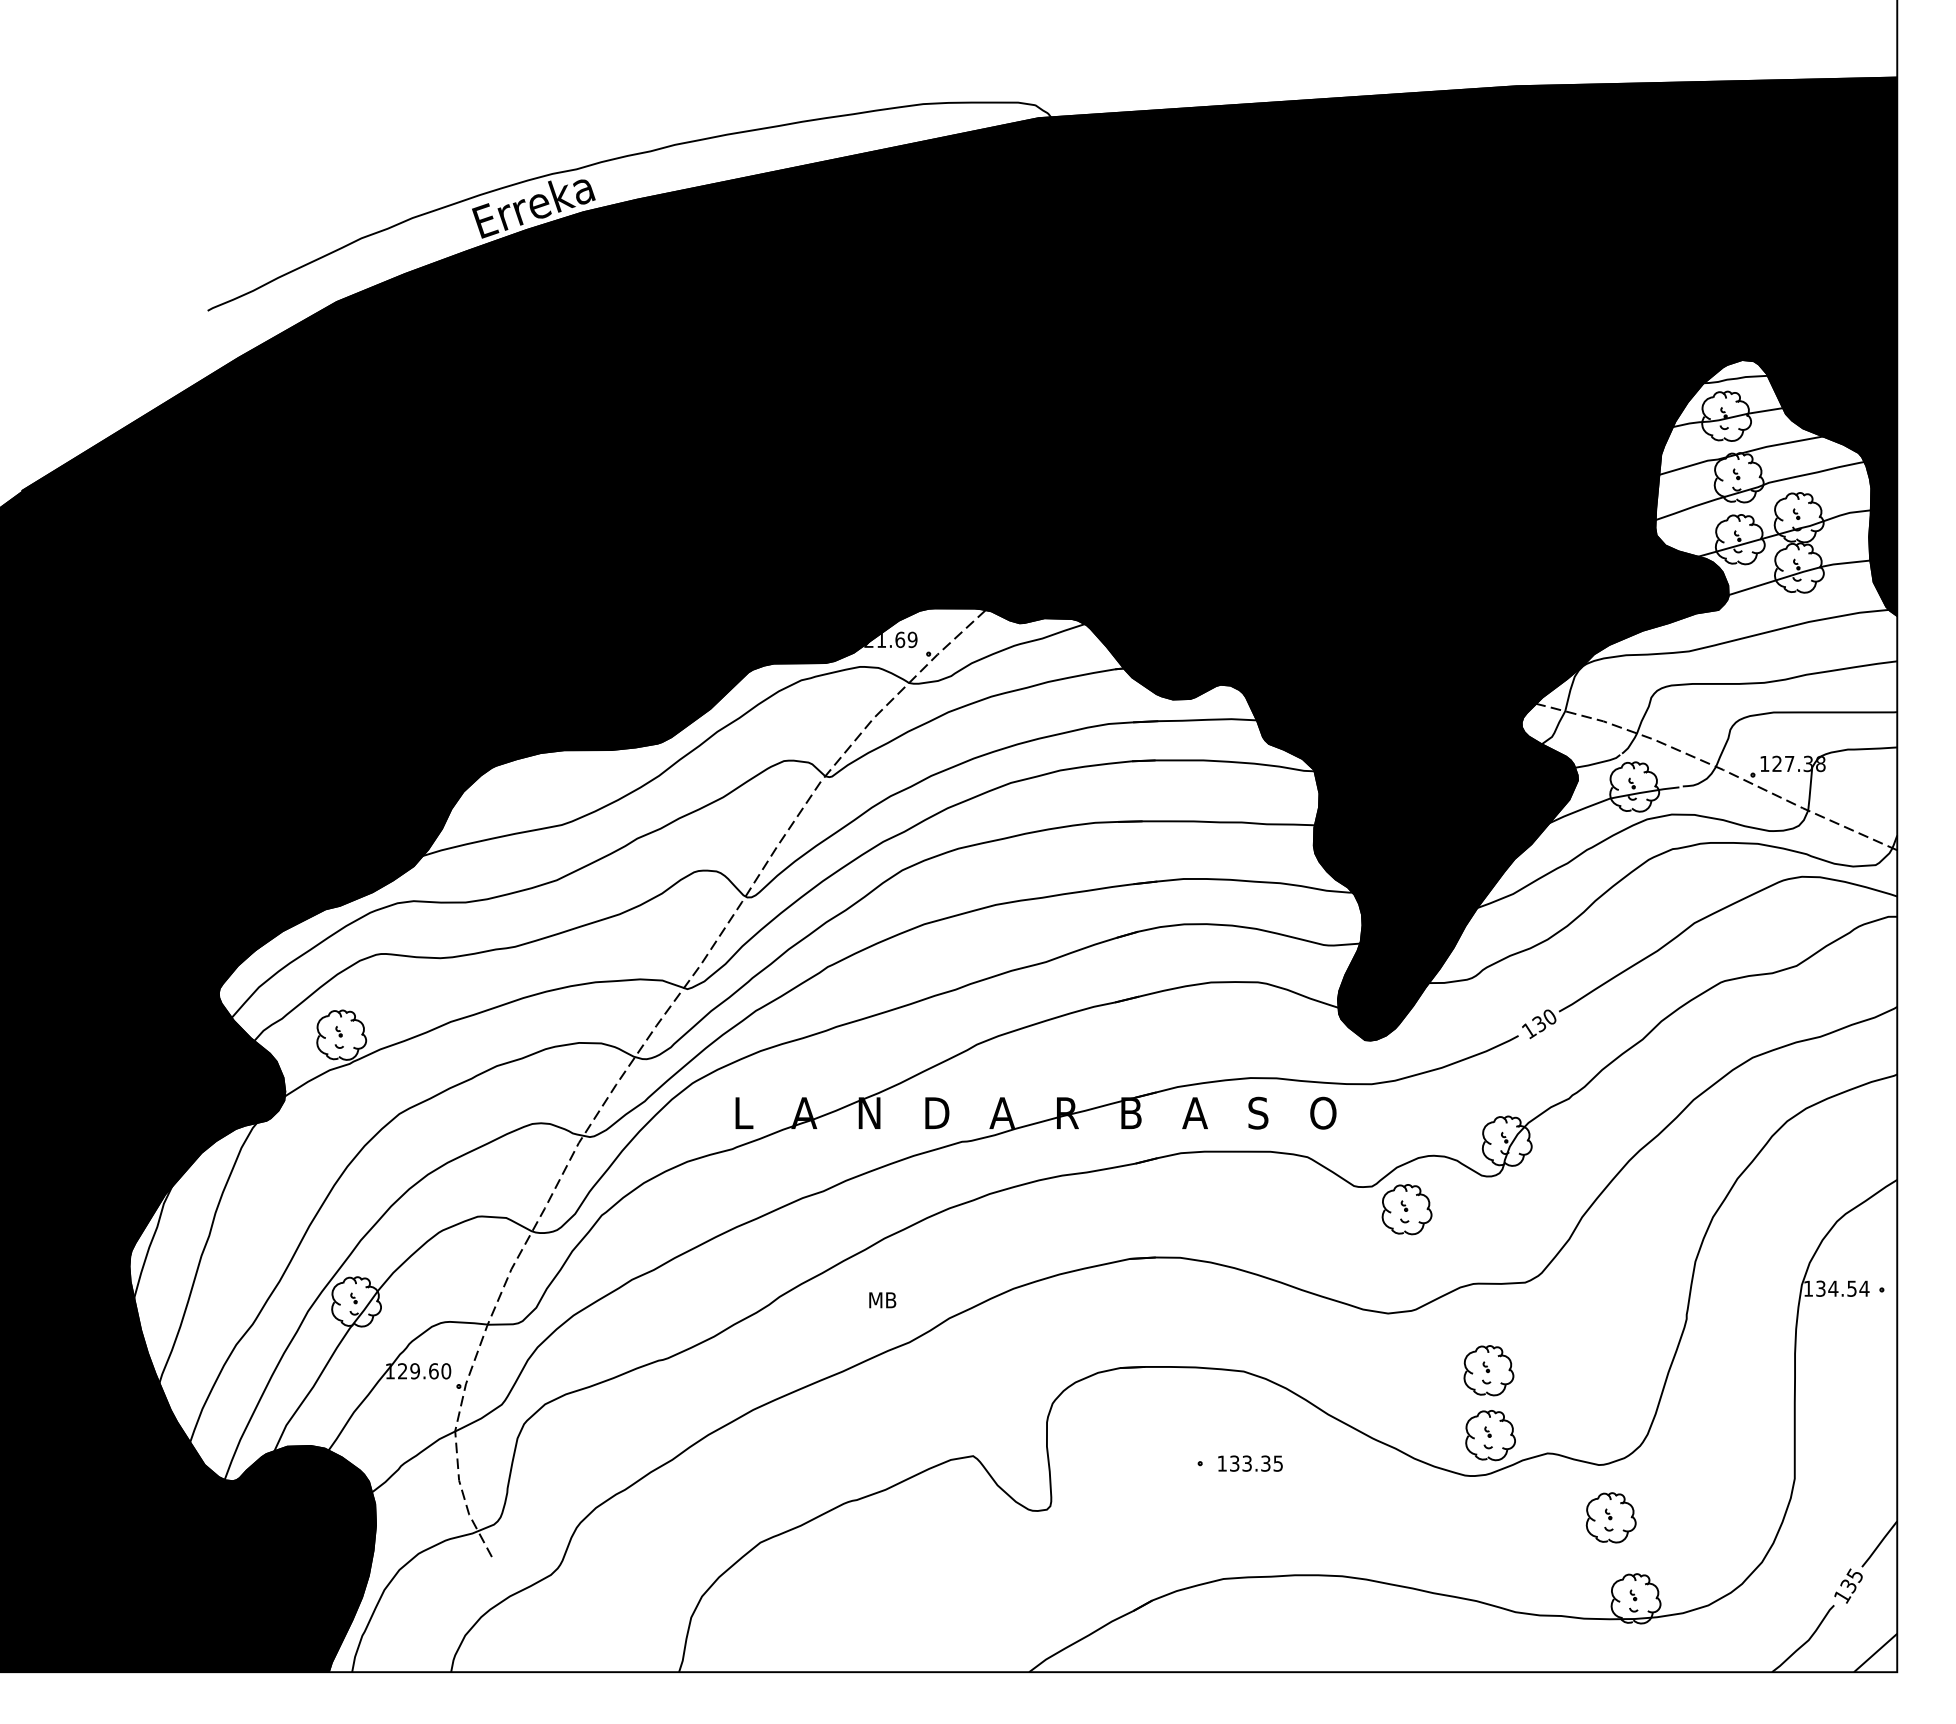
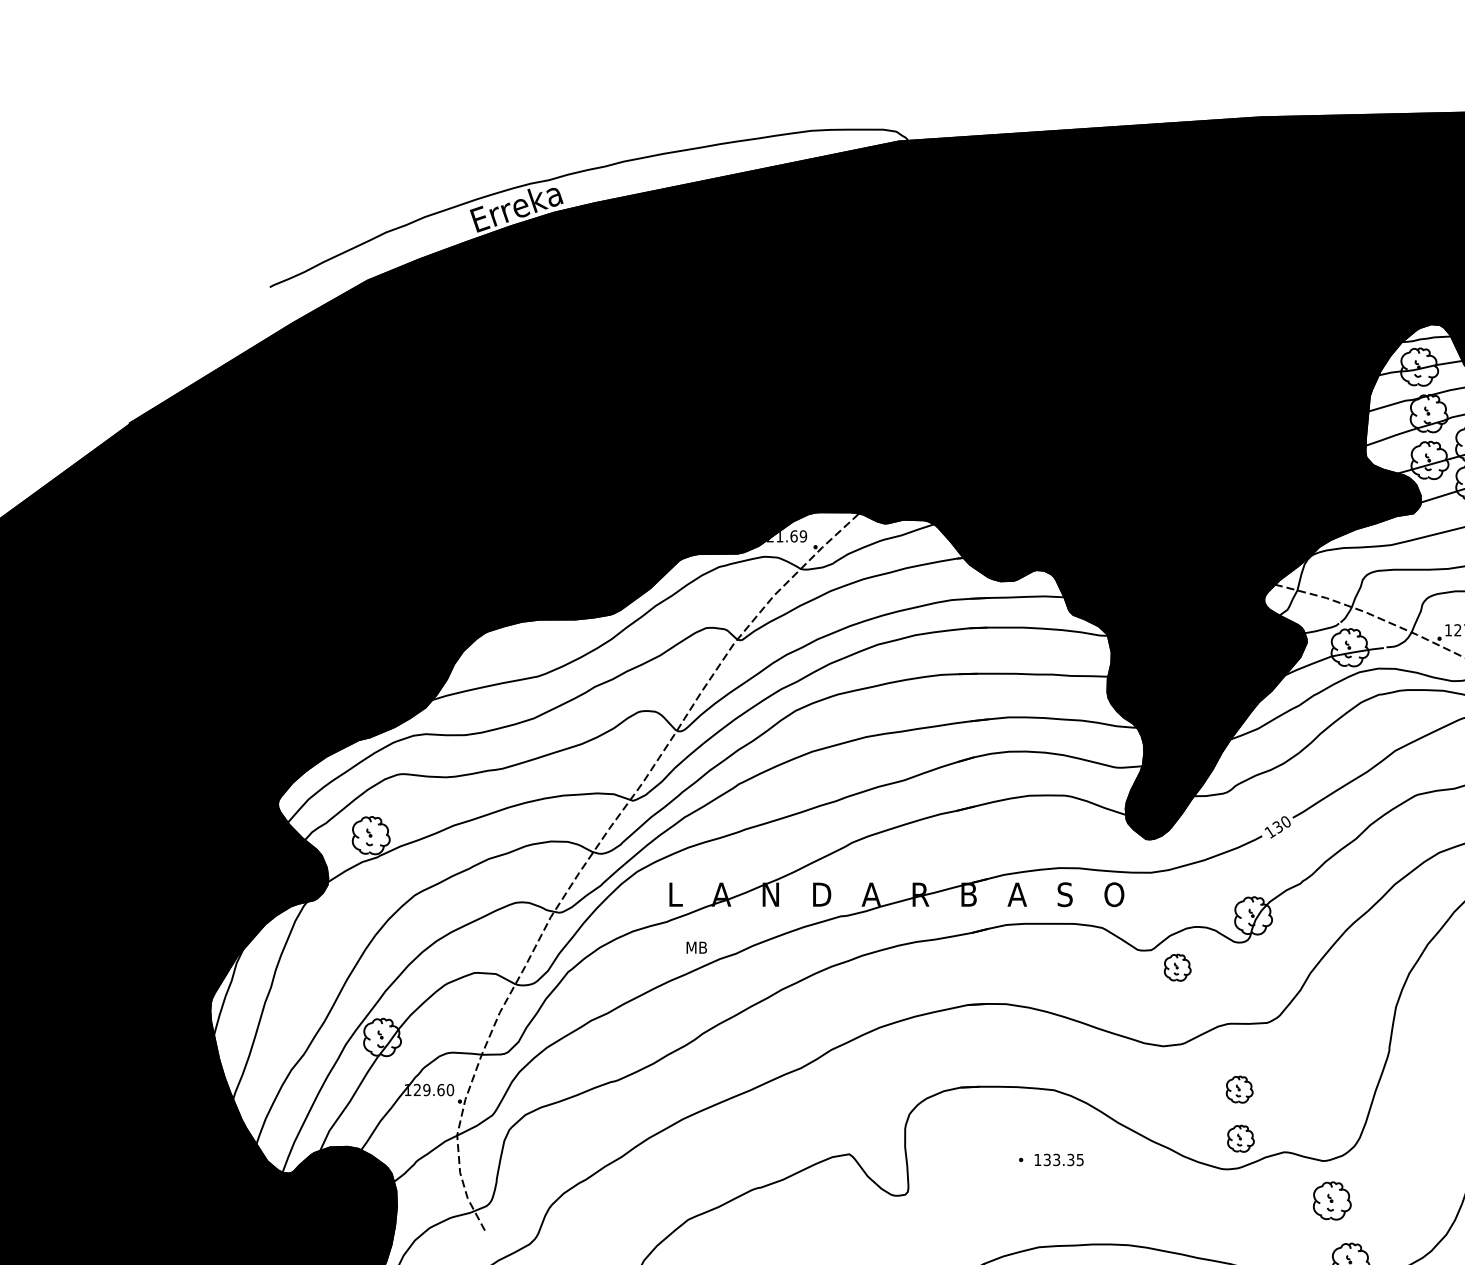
part: (1406, 1209) -> (1177, 967), size x0.7
text: (882, 1300) -> (696, 947), moved
part: (1488, 1370) -> (1239, 1089), size x0.7
part: (1490, 1435) -> (1240, 1138), size x0.7

